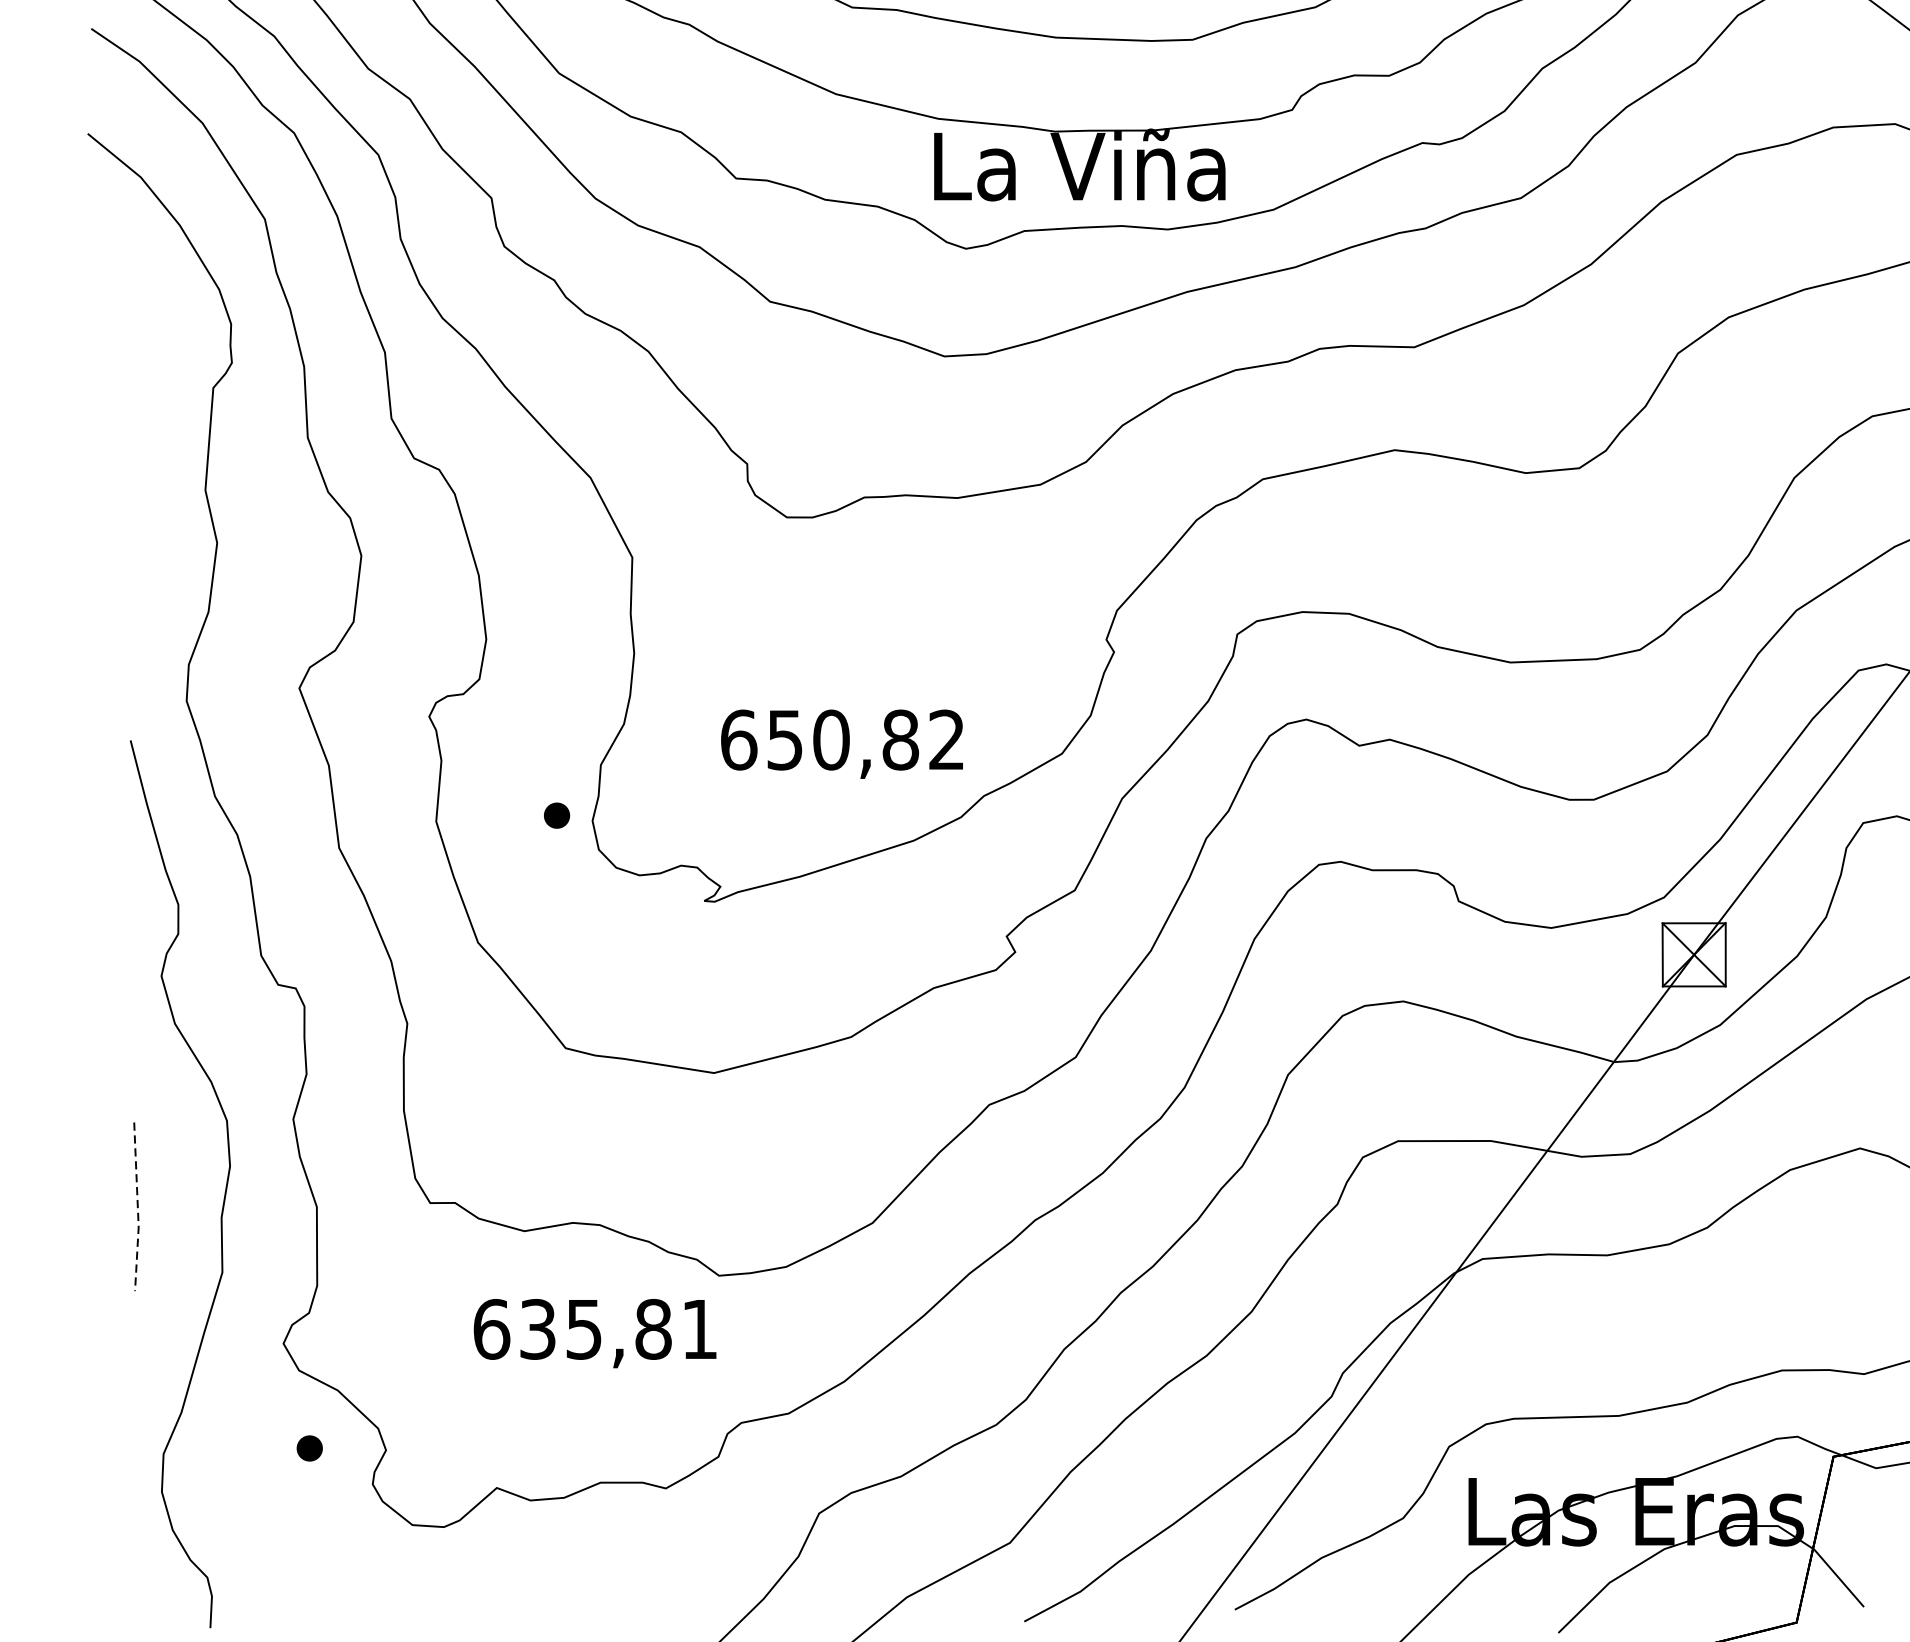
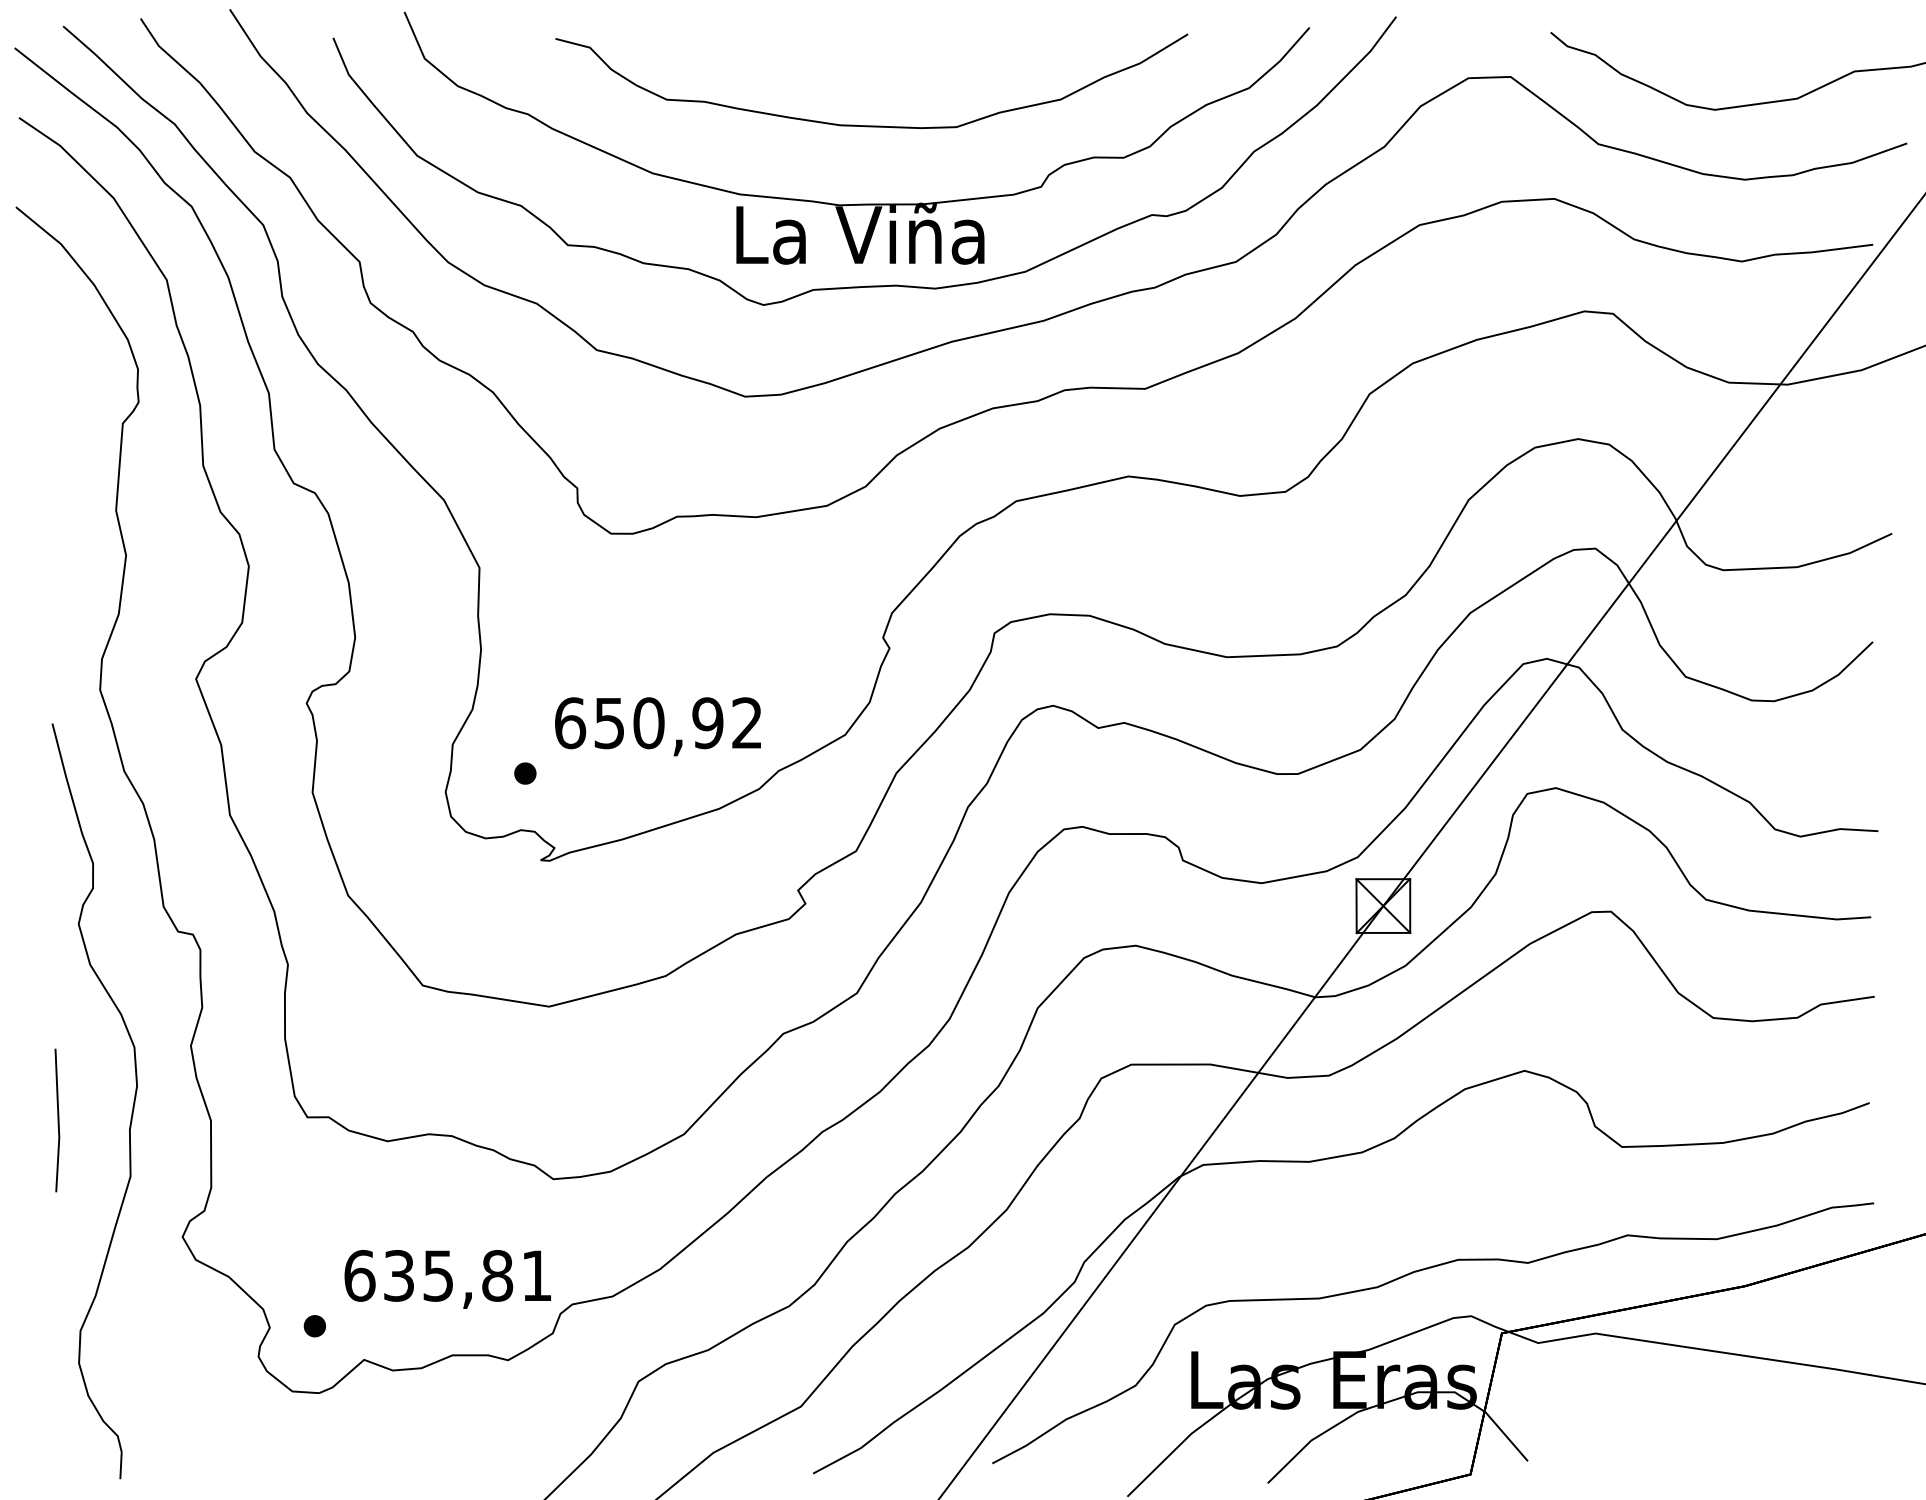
text: (900, 740) -> (707, 723), 650,82 -> 650,92
part: (557, 815) -> (525, 773), moved
line: (137, 1206) -> (58, 1120), dashed -> solid
text: (594, 1333) -> (447, 1279), moved
part: (309, 1448) -> (314, 1326), moved

